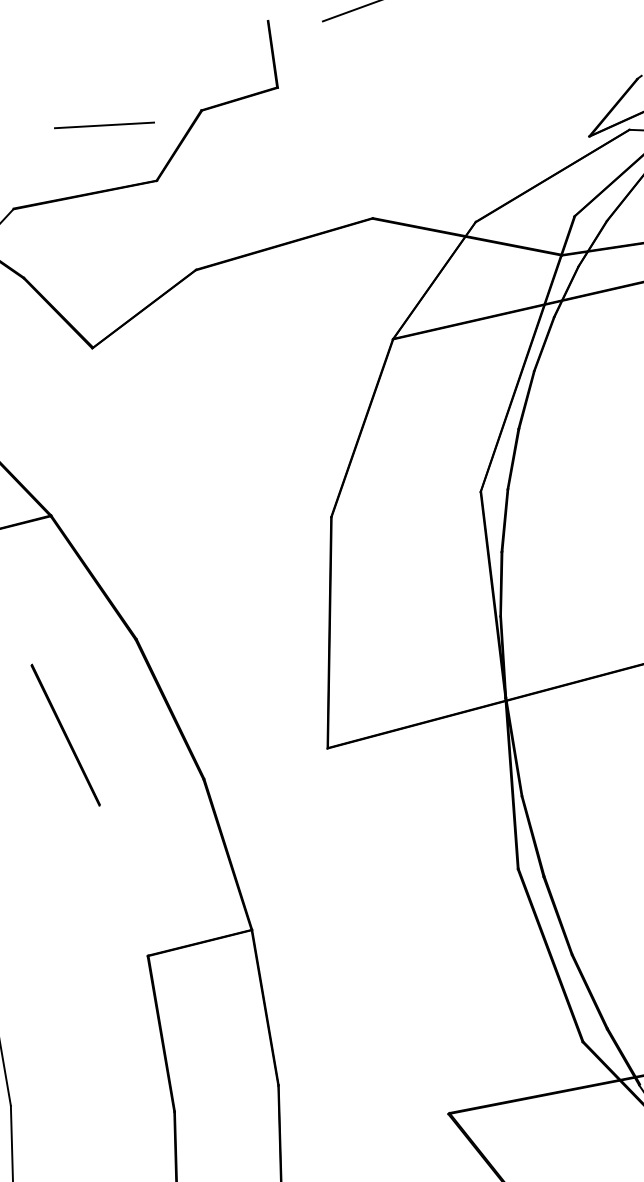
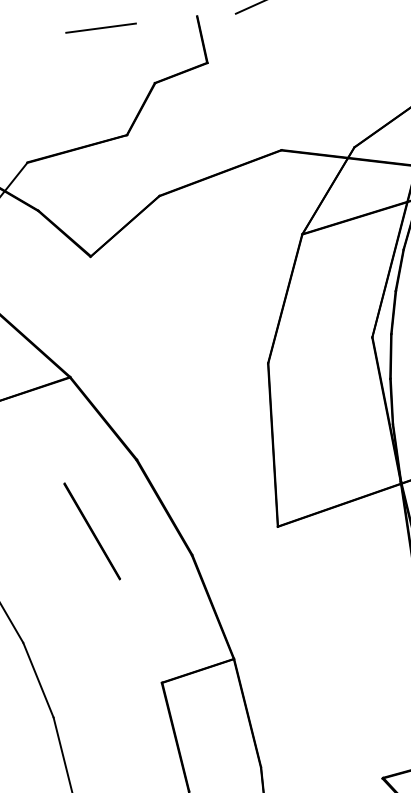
line: (104, 125) -> (101, 28), moved

